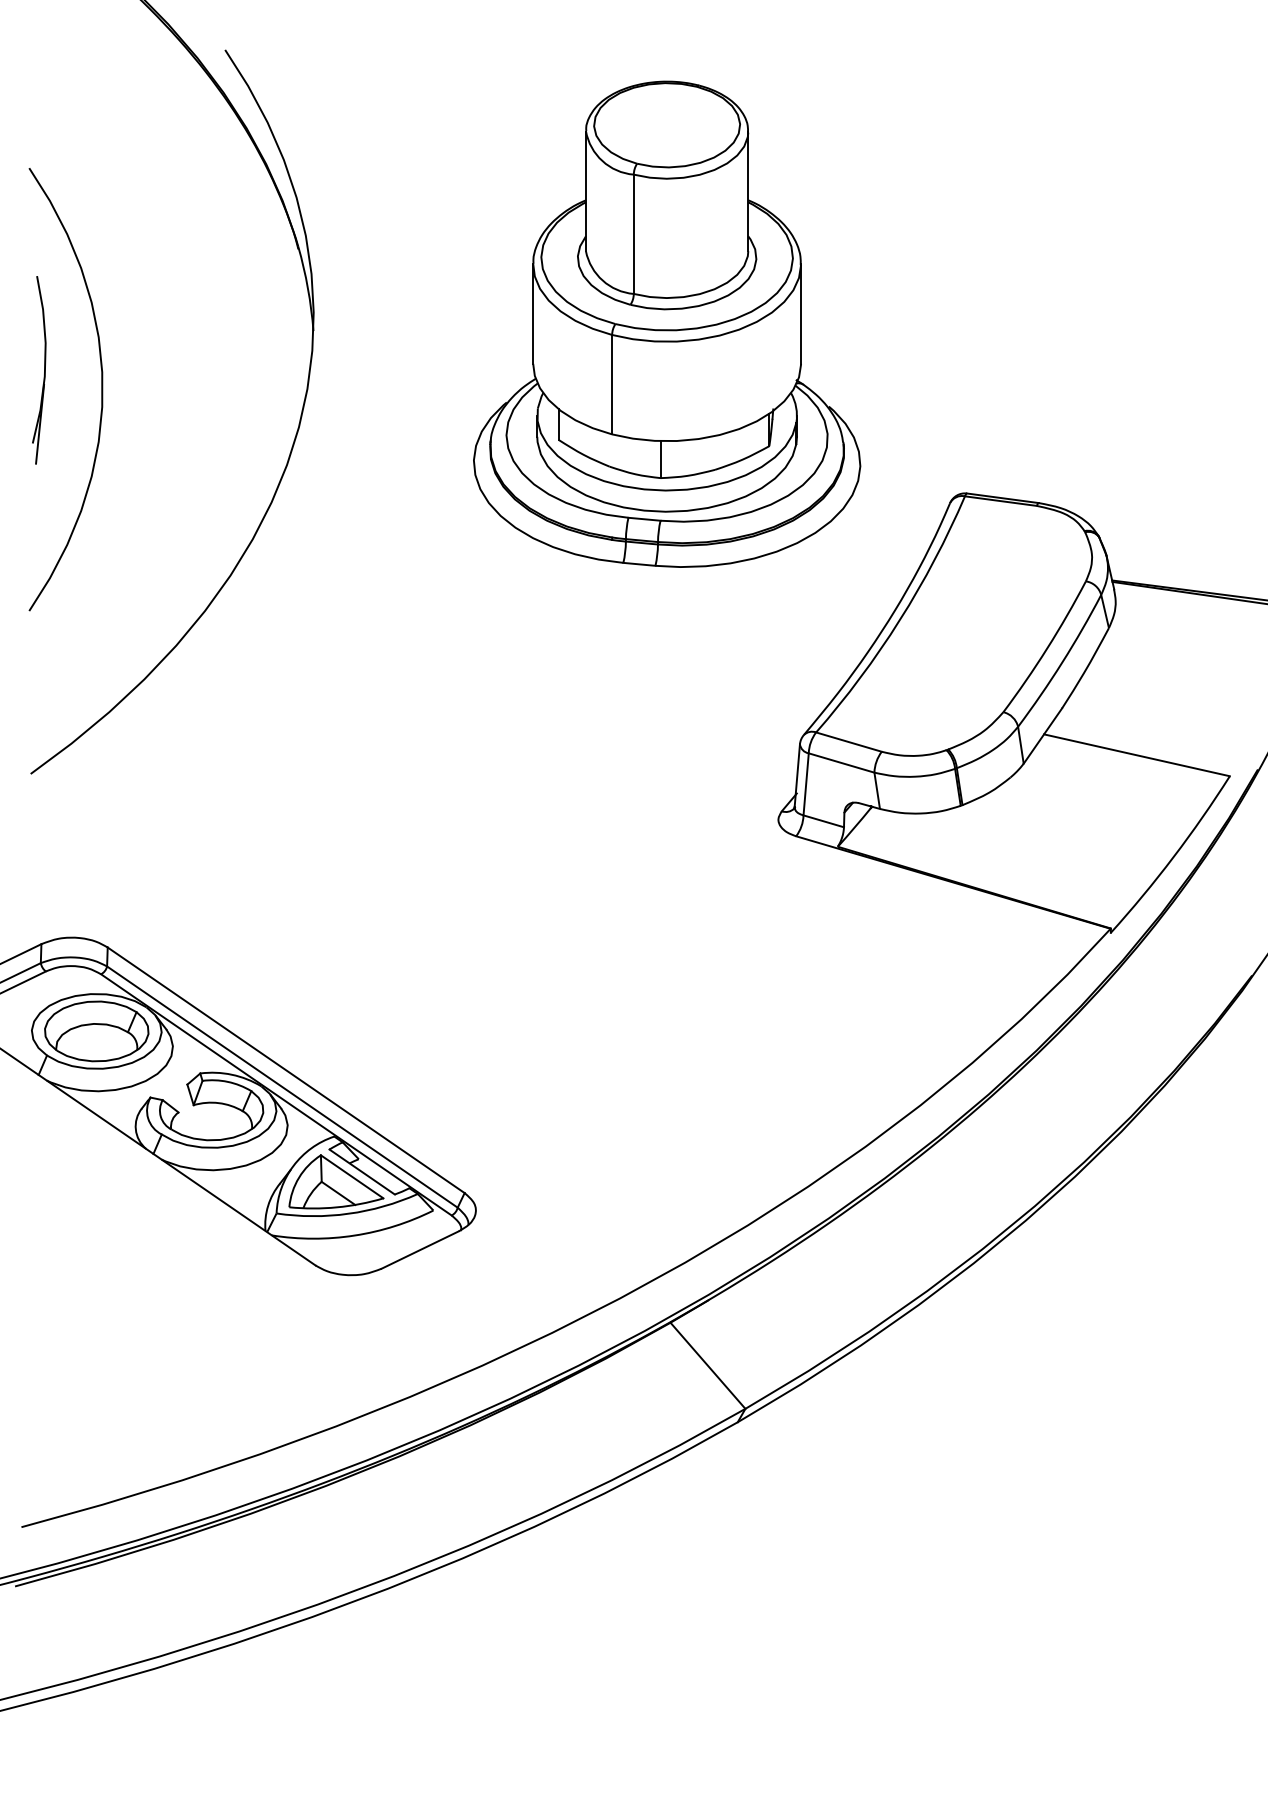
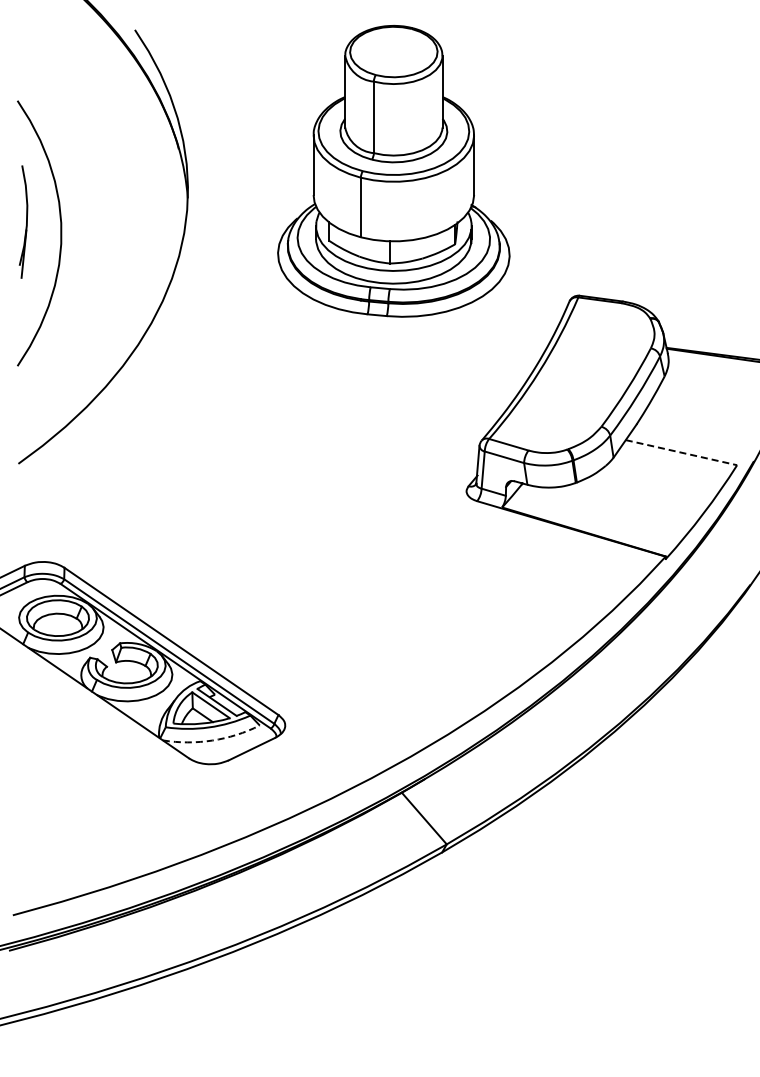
part: (666, 324) -> (393, 171), moved
line: (1137, 755) -> (681, 452), solid -> dashed
arc: (354, 1235) -> (212, 740), solid -> dashed

